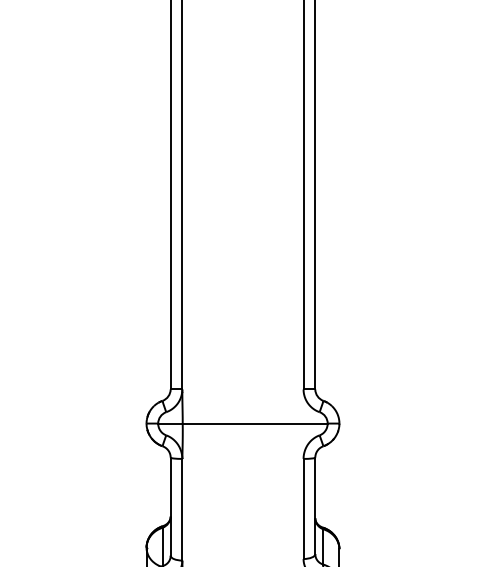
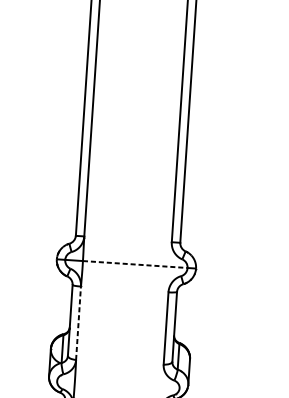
line: (255, 423) -> (135, 264), solid -> dashed
line: (182, 509) -> (78, 323), solid -> dashed

